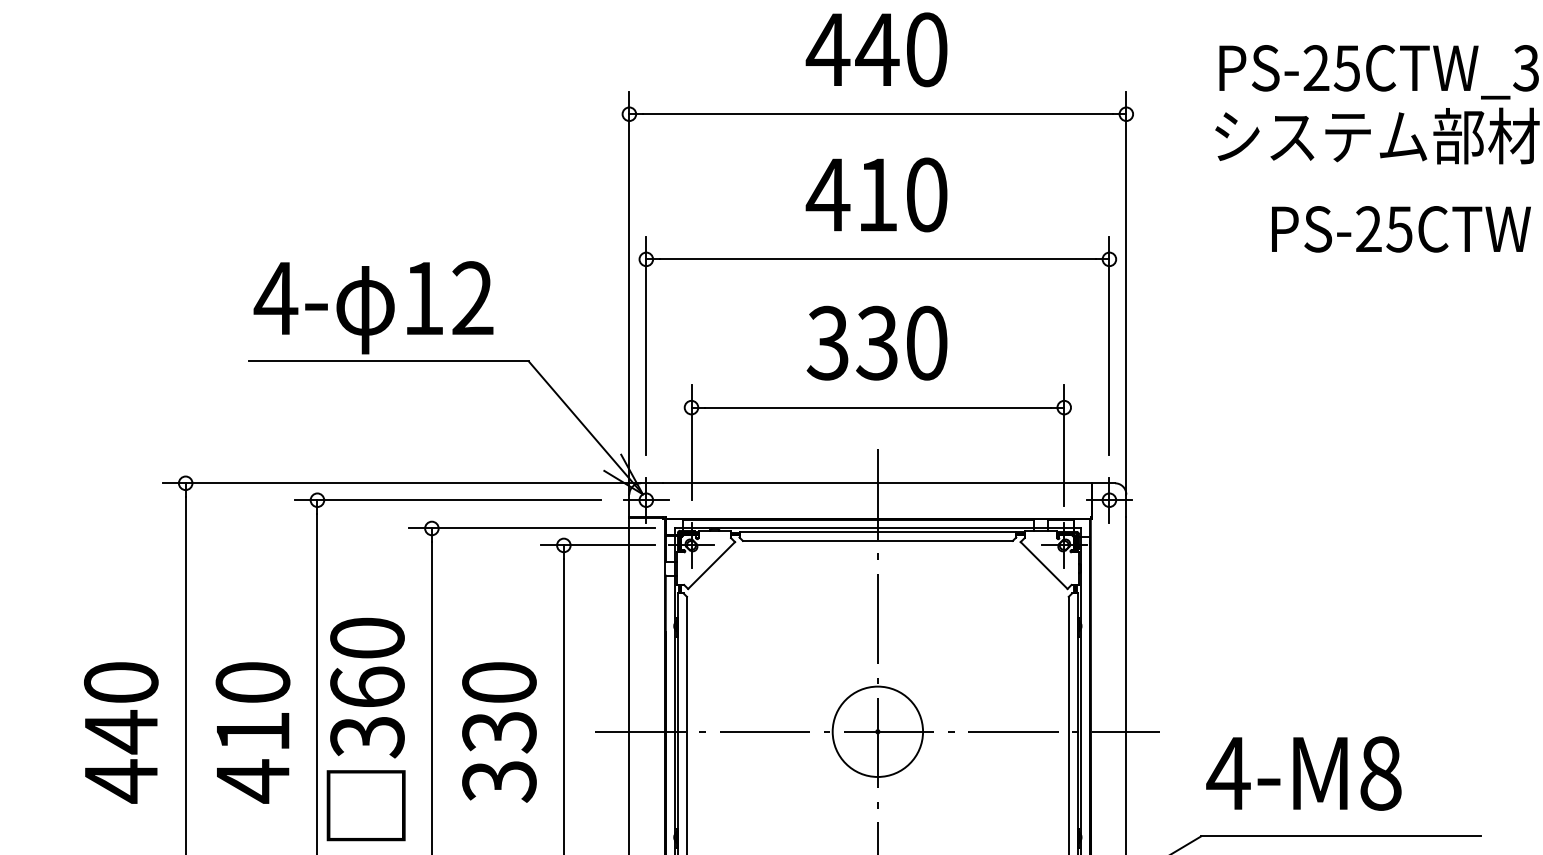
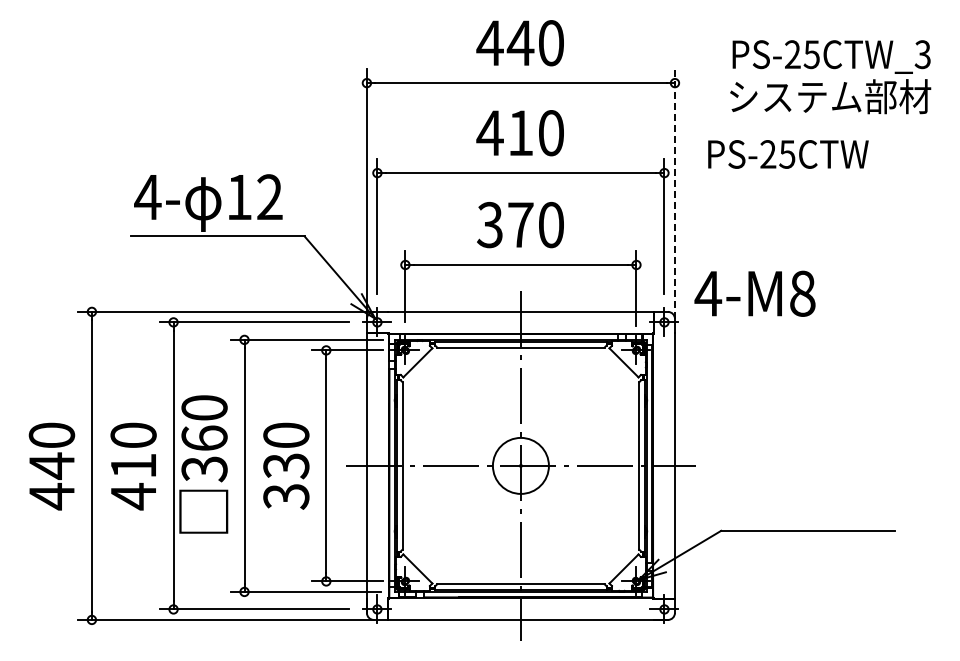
text: (1401, 229) -> (788, 154), moved
line: (1125, 293) -> (674, 194), solid -> dashed
text: (877, 342) -> (520, 224), 330 -> 370
text: (1303, 773) -> (754, 293), moved

